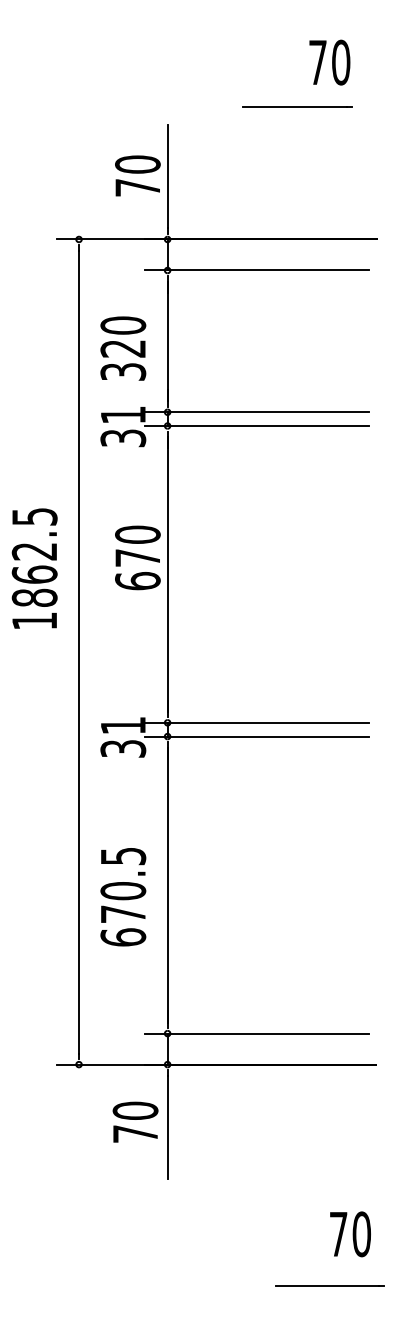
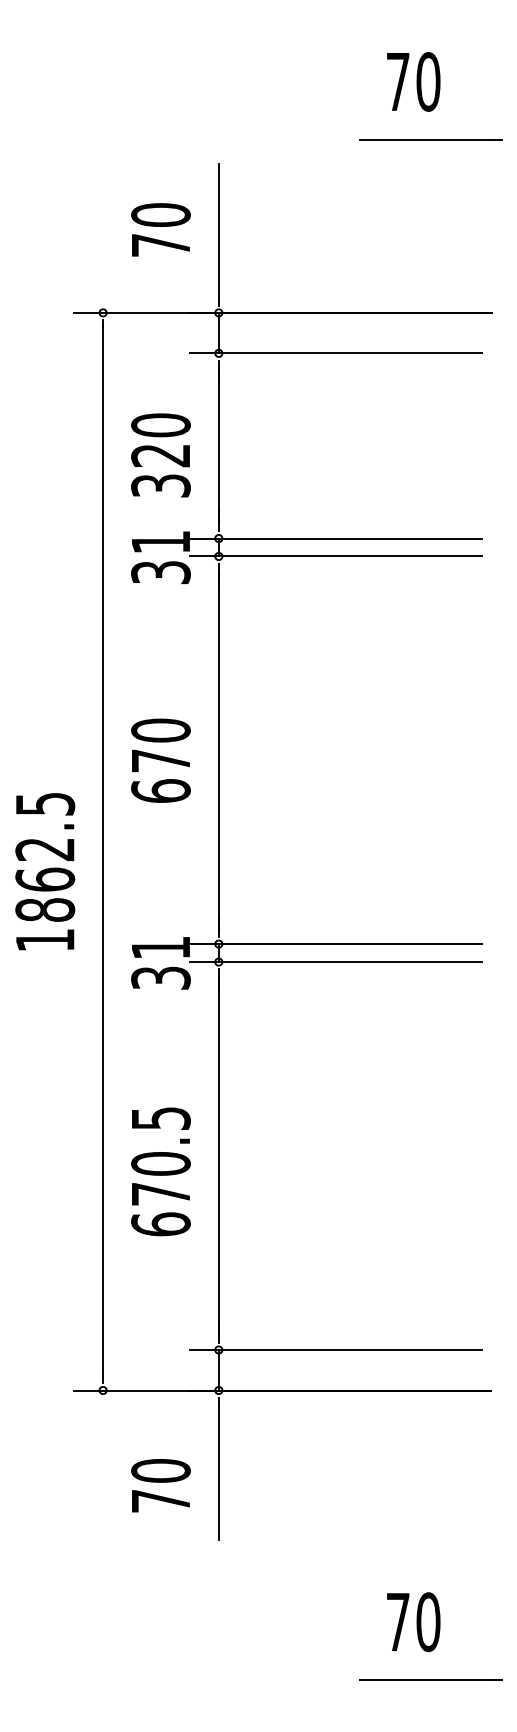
text: (329, 62) -> (413, 81), moved
line: (297, 106) -> (430, 139), moved
text: (137, 175) -> (160, 229), moved
text: (137, 557) -> (160, 760), moved
text: (34, 568) -> (45, 871), moved
text: (135, 1122) -> (160, 1485), moved
text: (350, 1234) -> (413, 1622), moved

